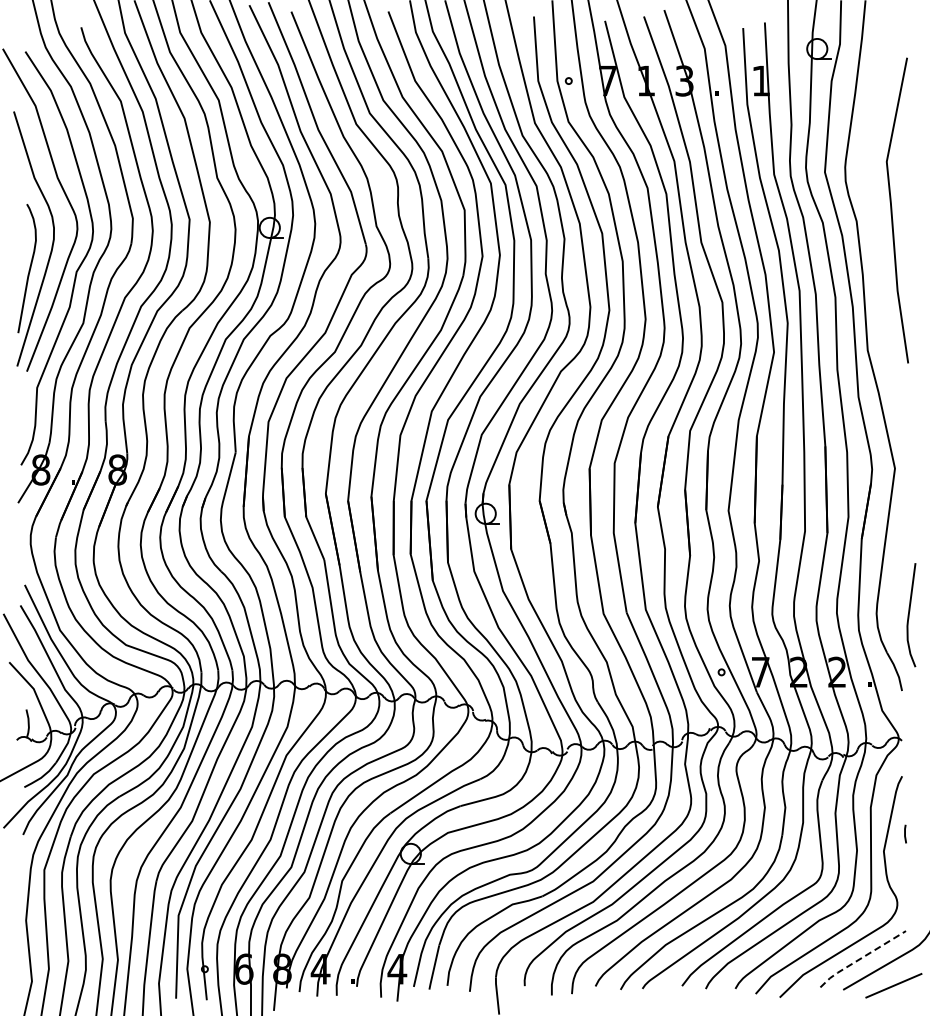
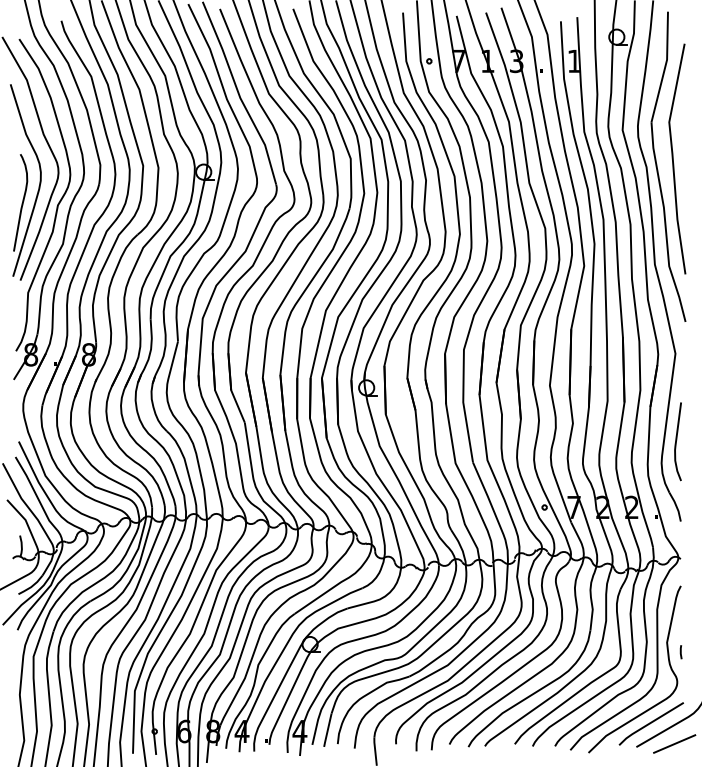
part: (871, 221) -> (657, 167), added
curve: (909, 615) -> (676, 441), moved
line: (905, 833) -> (681, 651), moved
line: (860, 958) -> (649, 723), dashed -> solid

